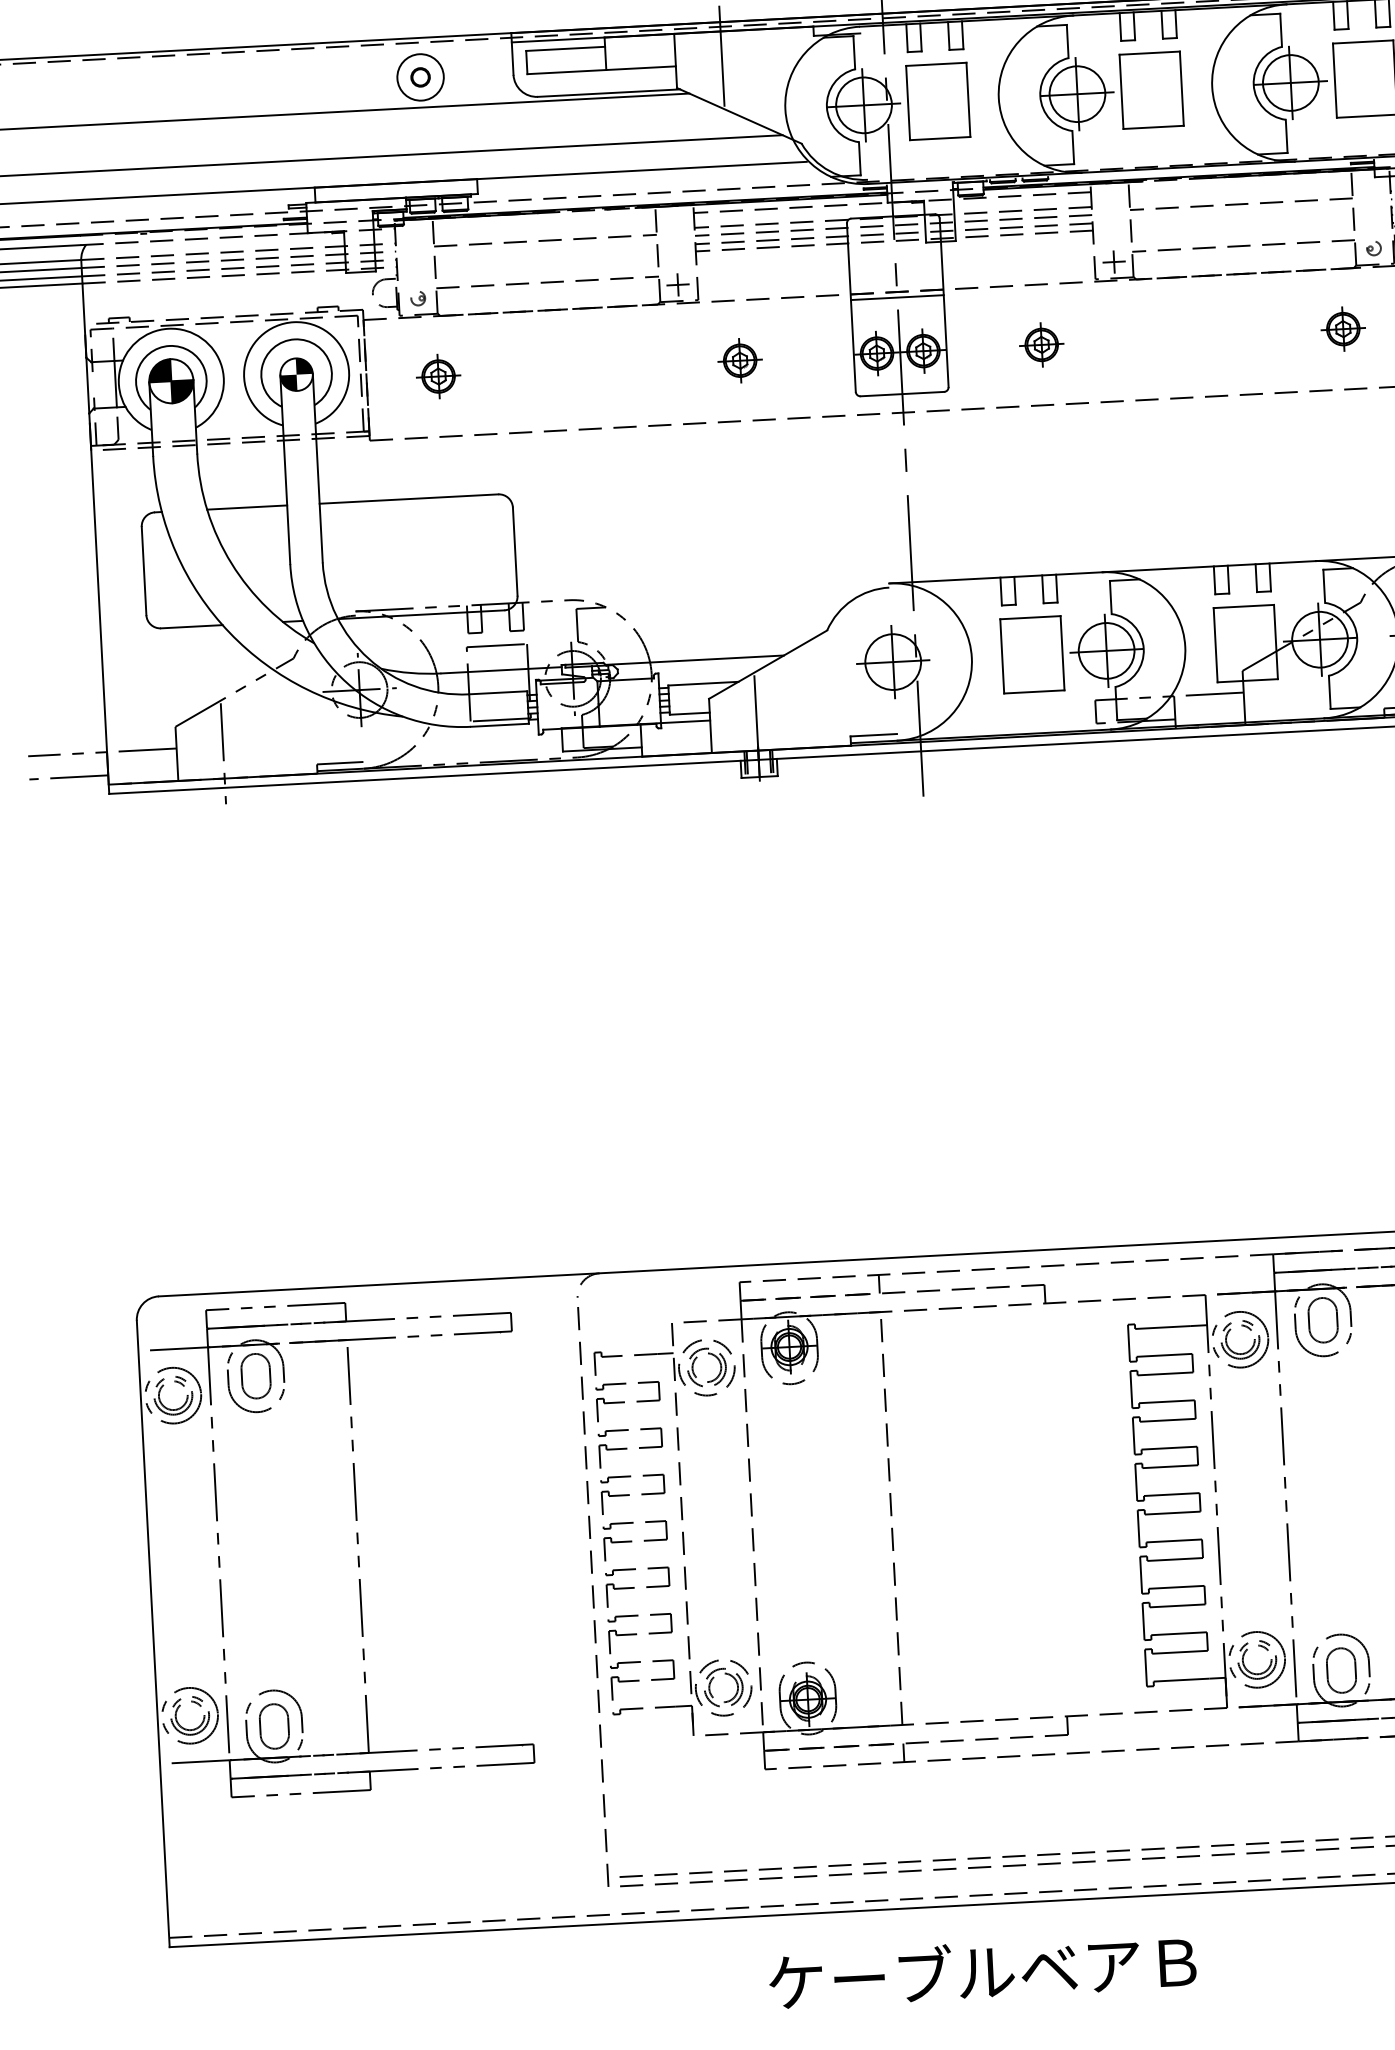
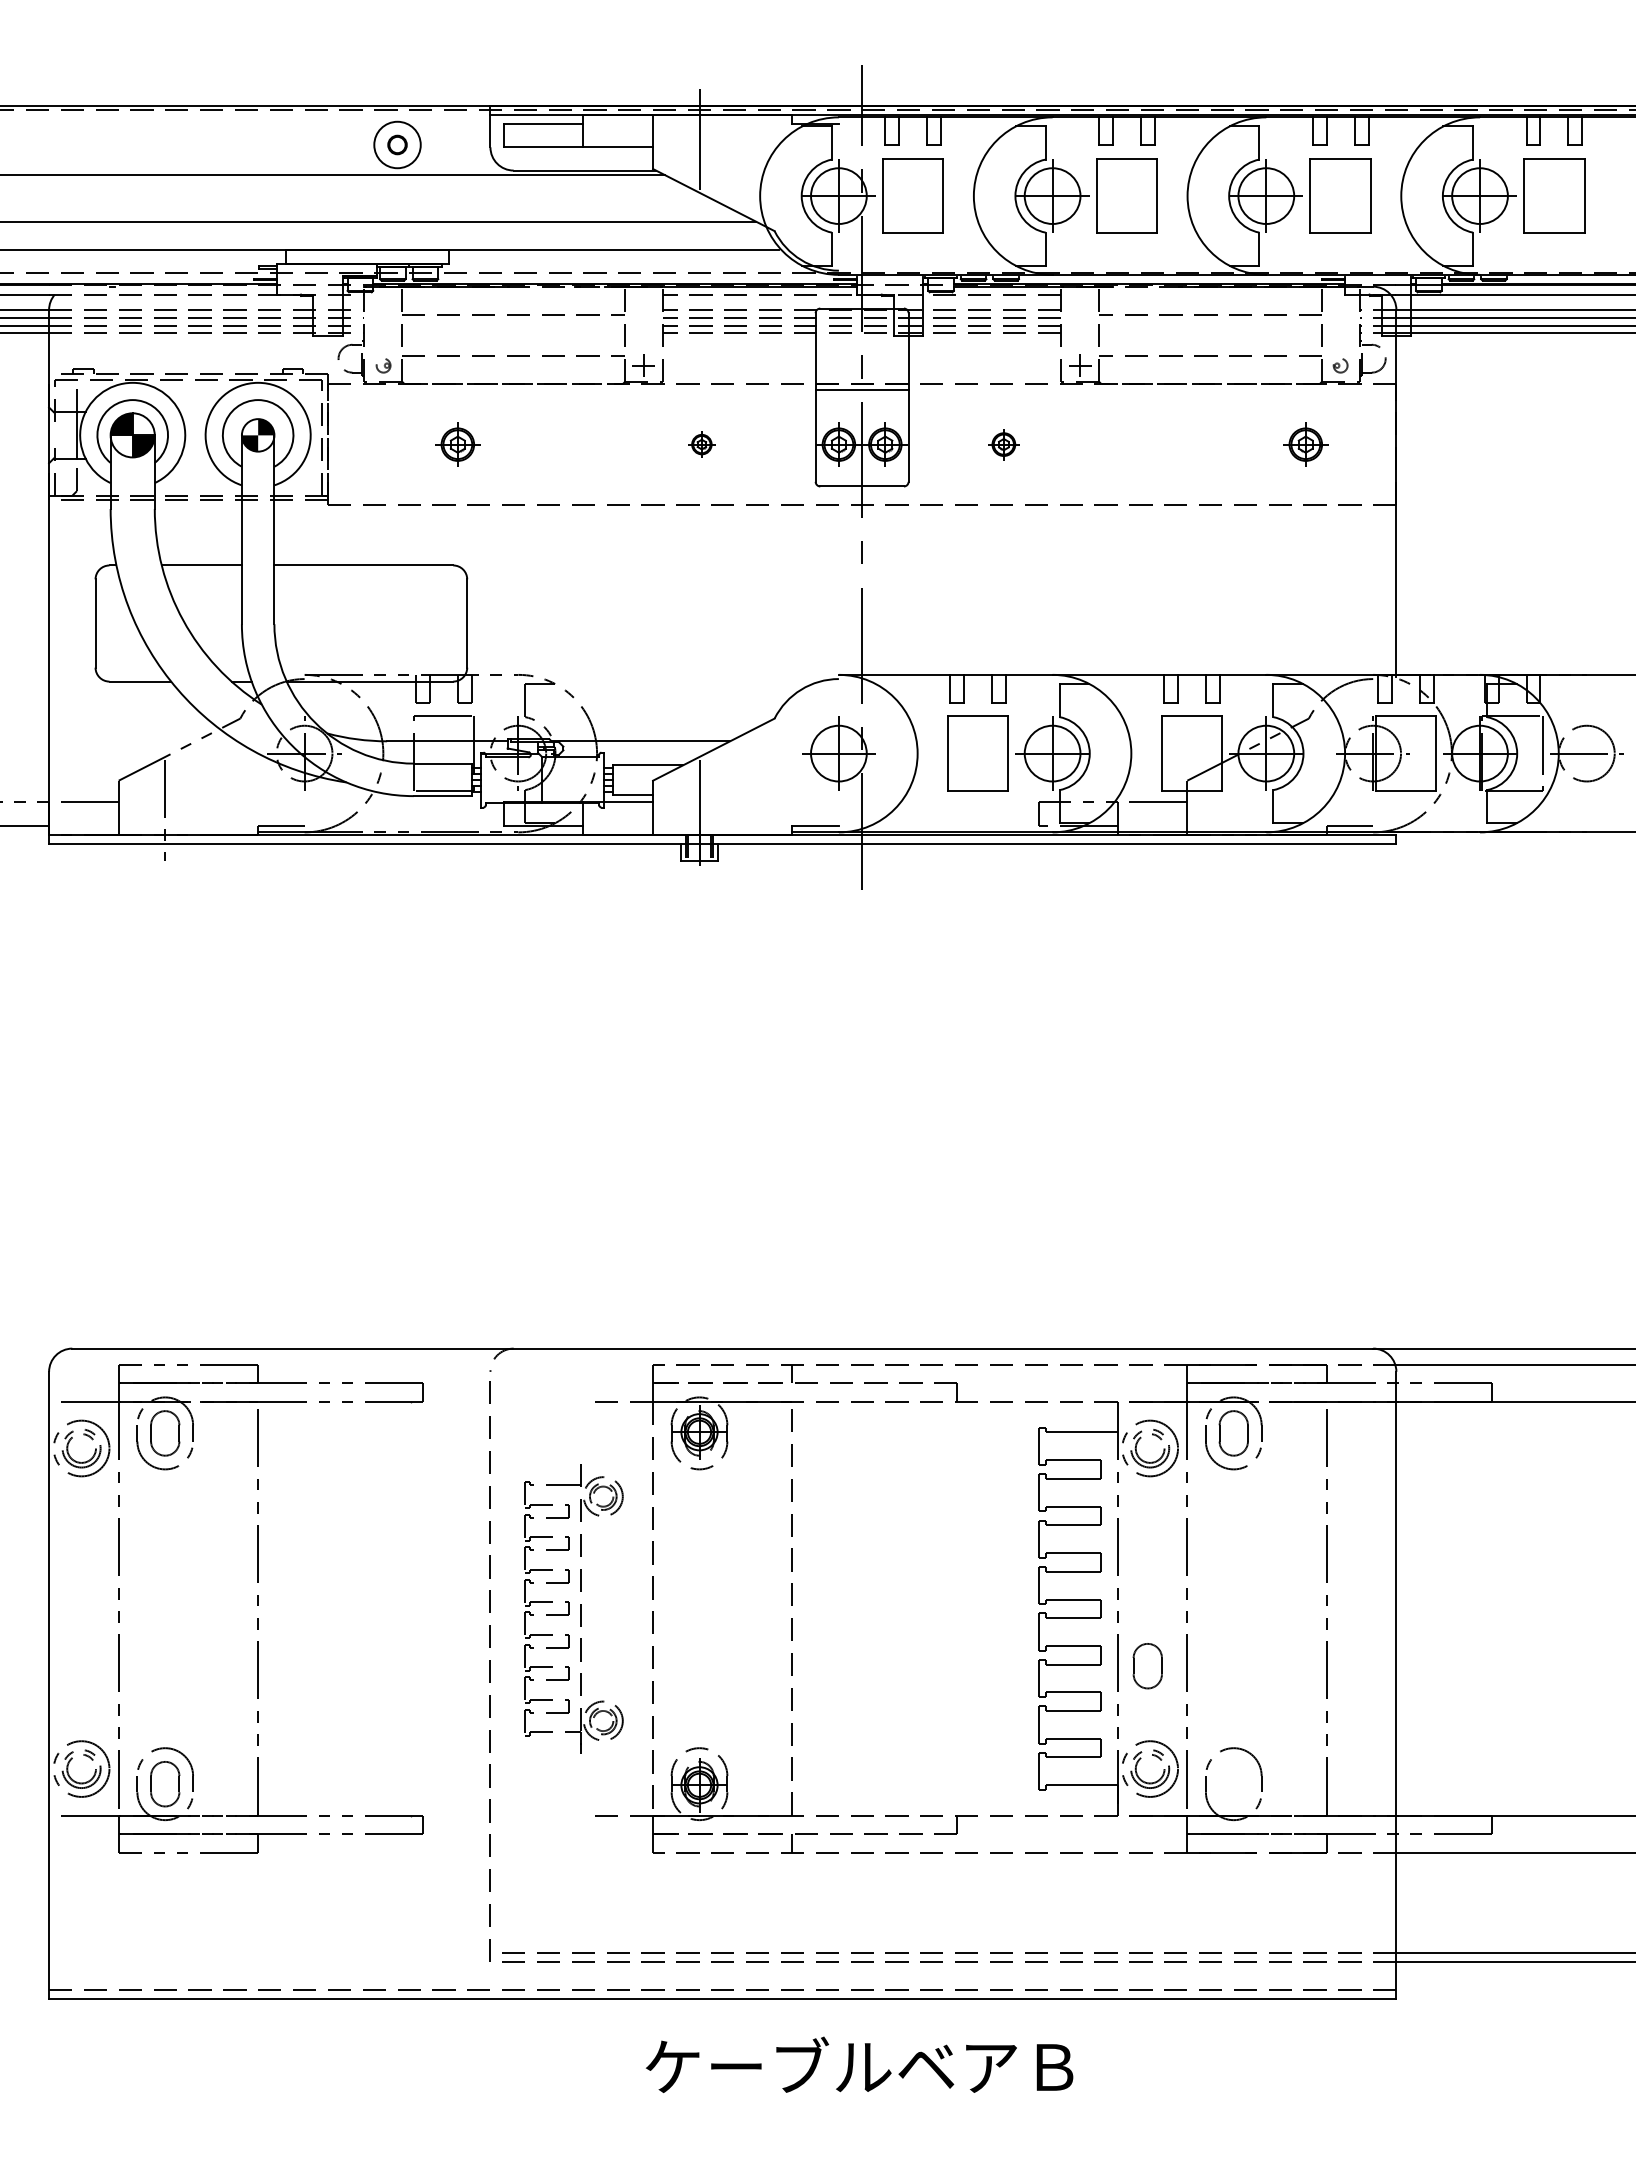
part: (1041, 344) -> (1003, 444), size x0.7
part: (739, 360) -> (701, 444), size x0.6
part: (438, 376) -> (457, 444), moved
part: (672, 1529) -> (573, 1608), size x0.7
part: (1341, 1670) -> (1147, 1666), moved

